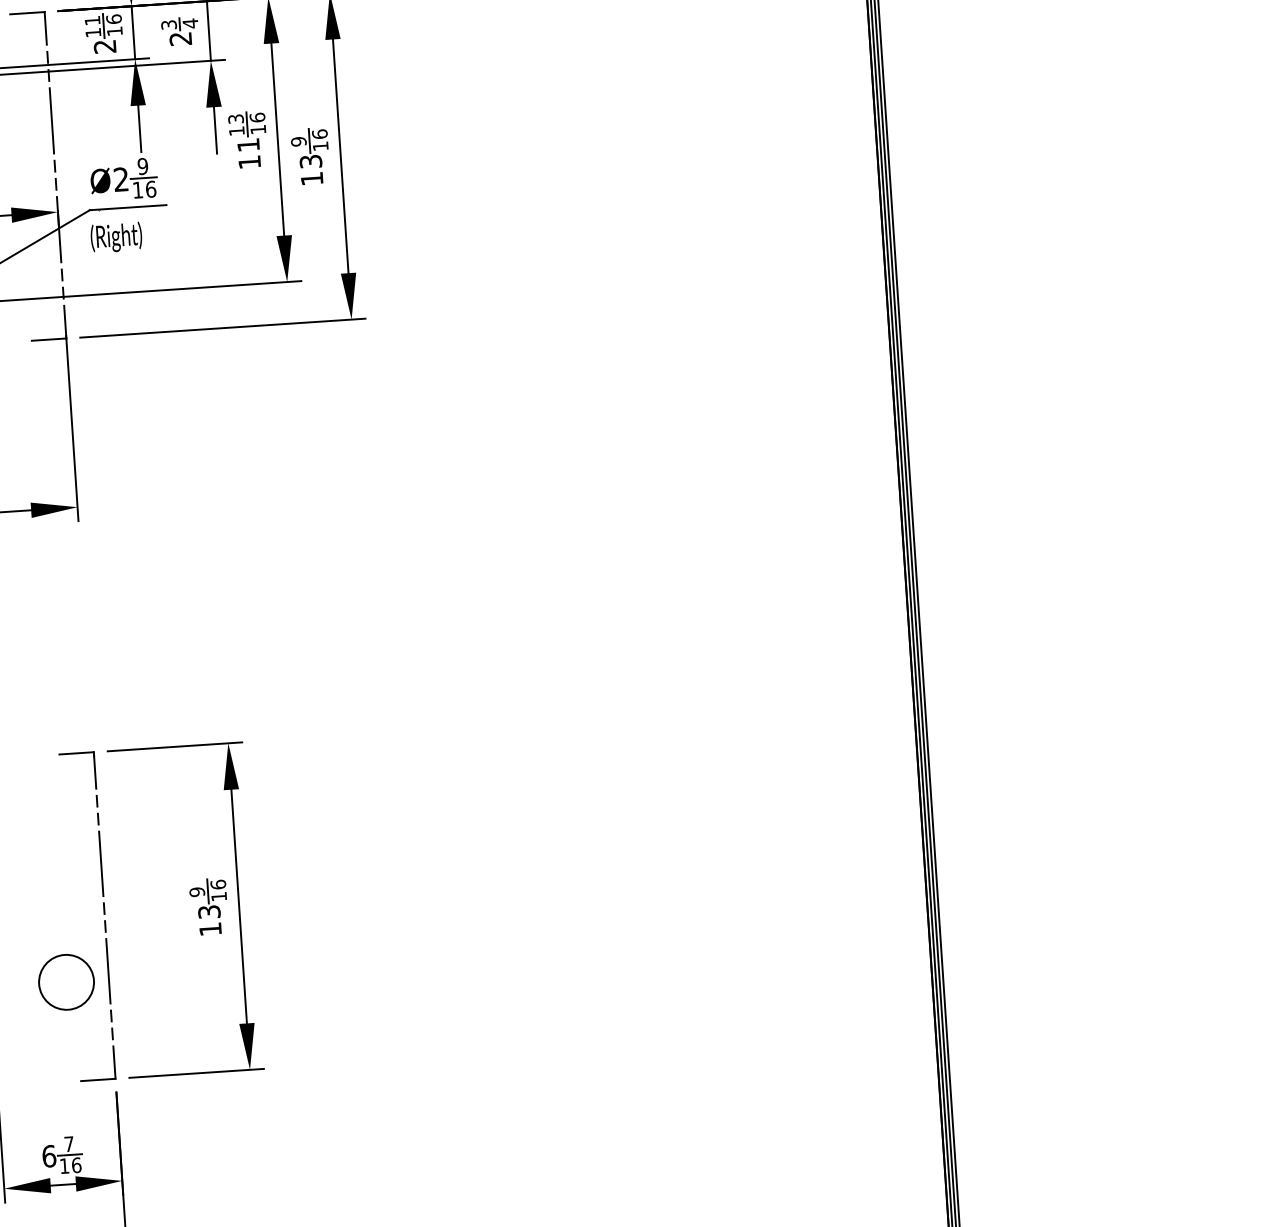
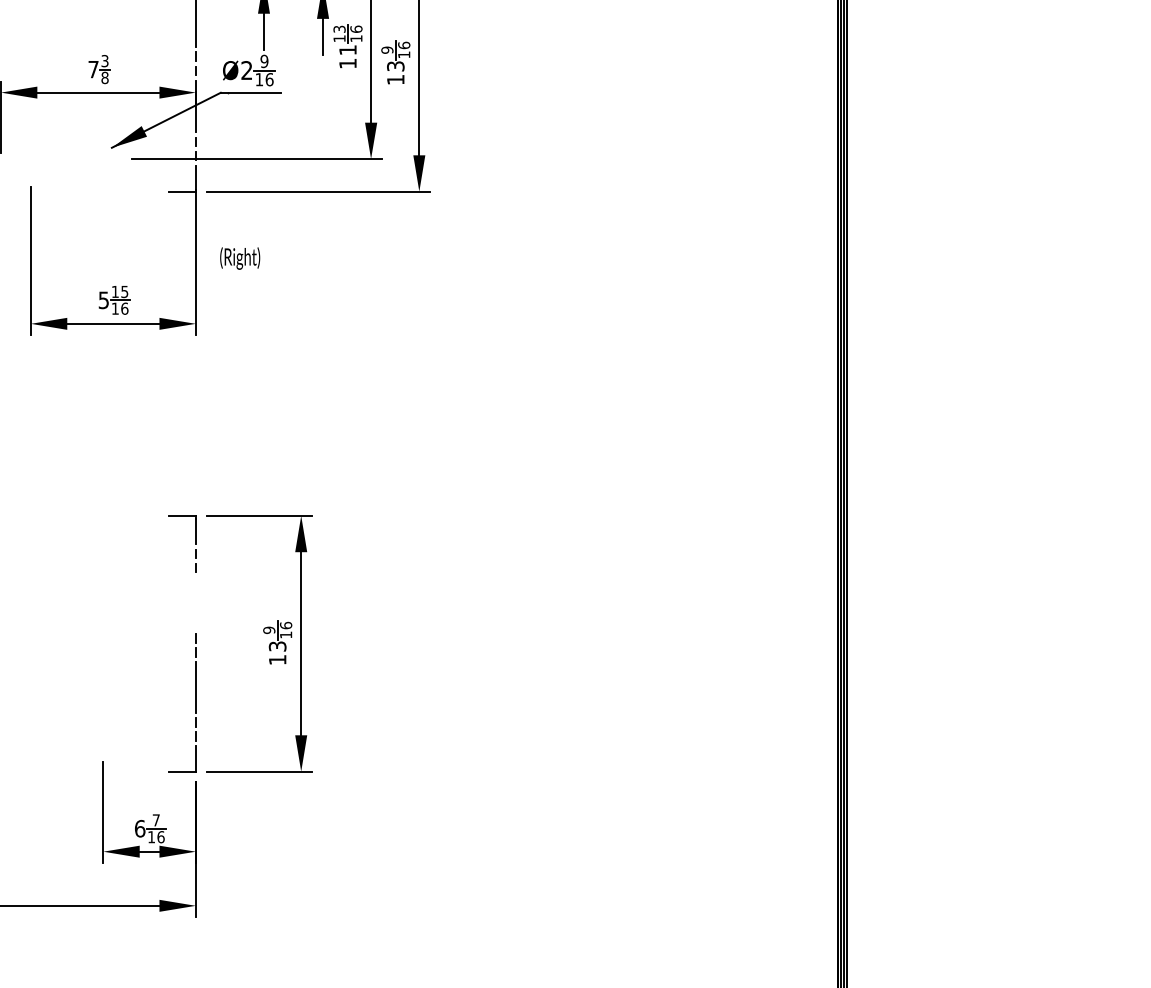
text: (116, 237) -> (240, 258), moved
line: (100, 864) -> (195, 603), removed
circle: (66, 981) -> (162, 693), removed

